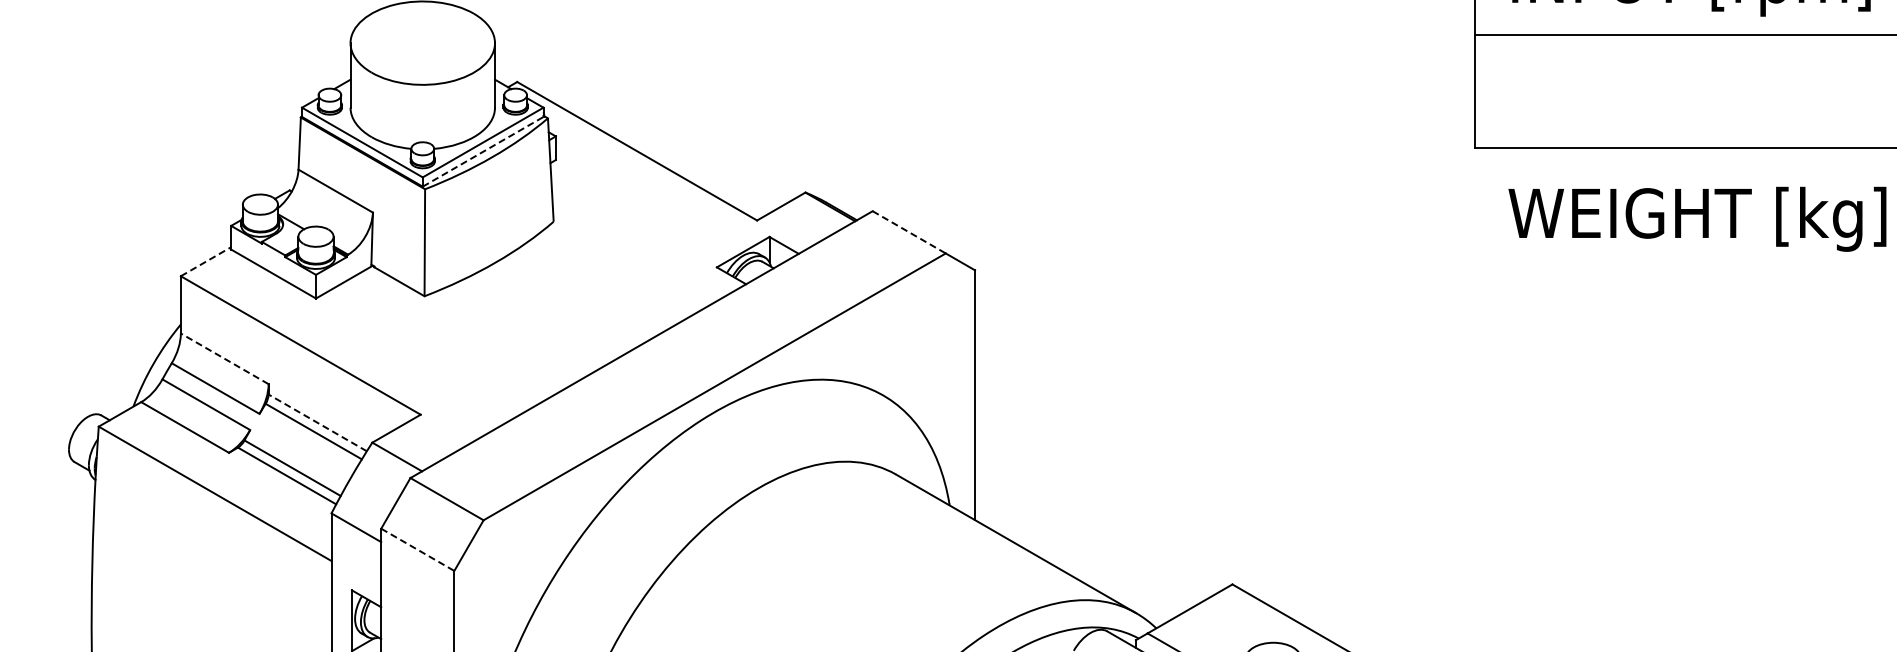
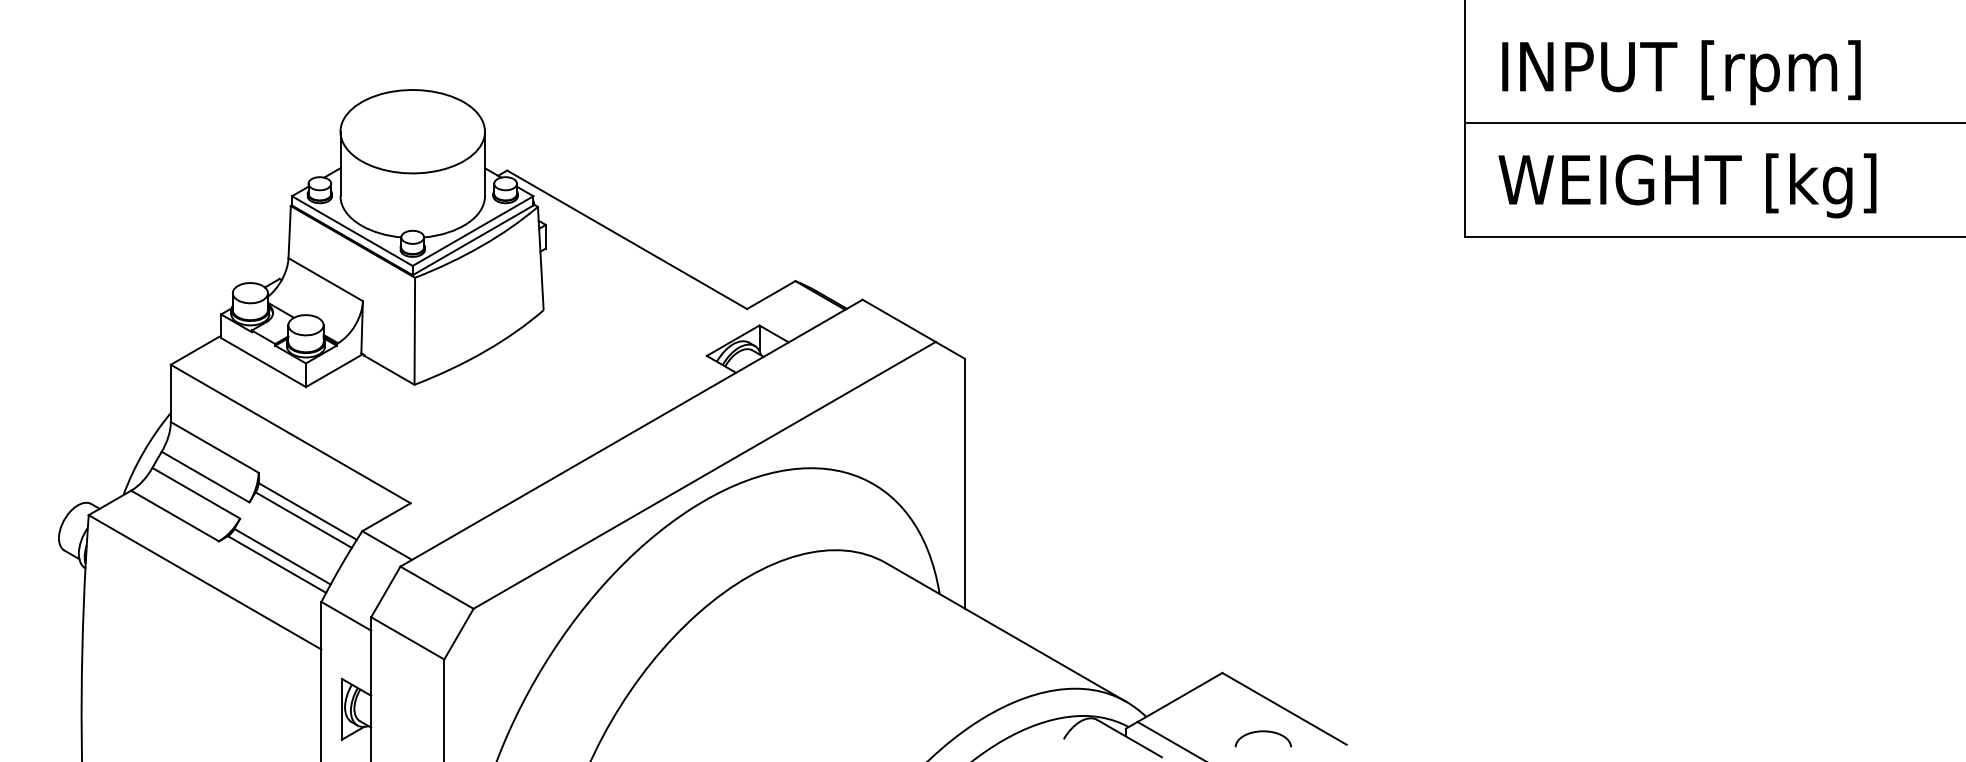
line: (483, 151) -> (473, 240), dashed -> solid
text: (1697, 218) -> (1687, 185), moved
line: (909, 232) -> (899, 321), dashed -> solid
line: (206, 261) -> (196, 350), dashed -> solid
line: (224, 358) -> (214, 447), dashed -> solid
line: (317, 422) -> (307, 511), dashed -> solid
line: (418, 549) -> (408, 638), dashed -> solid

